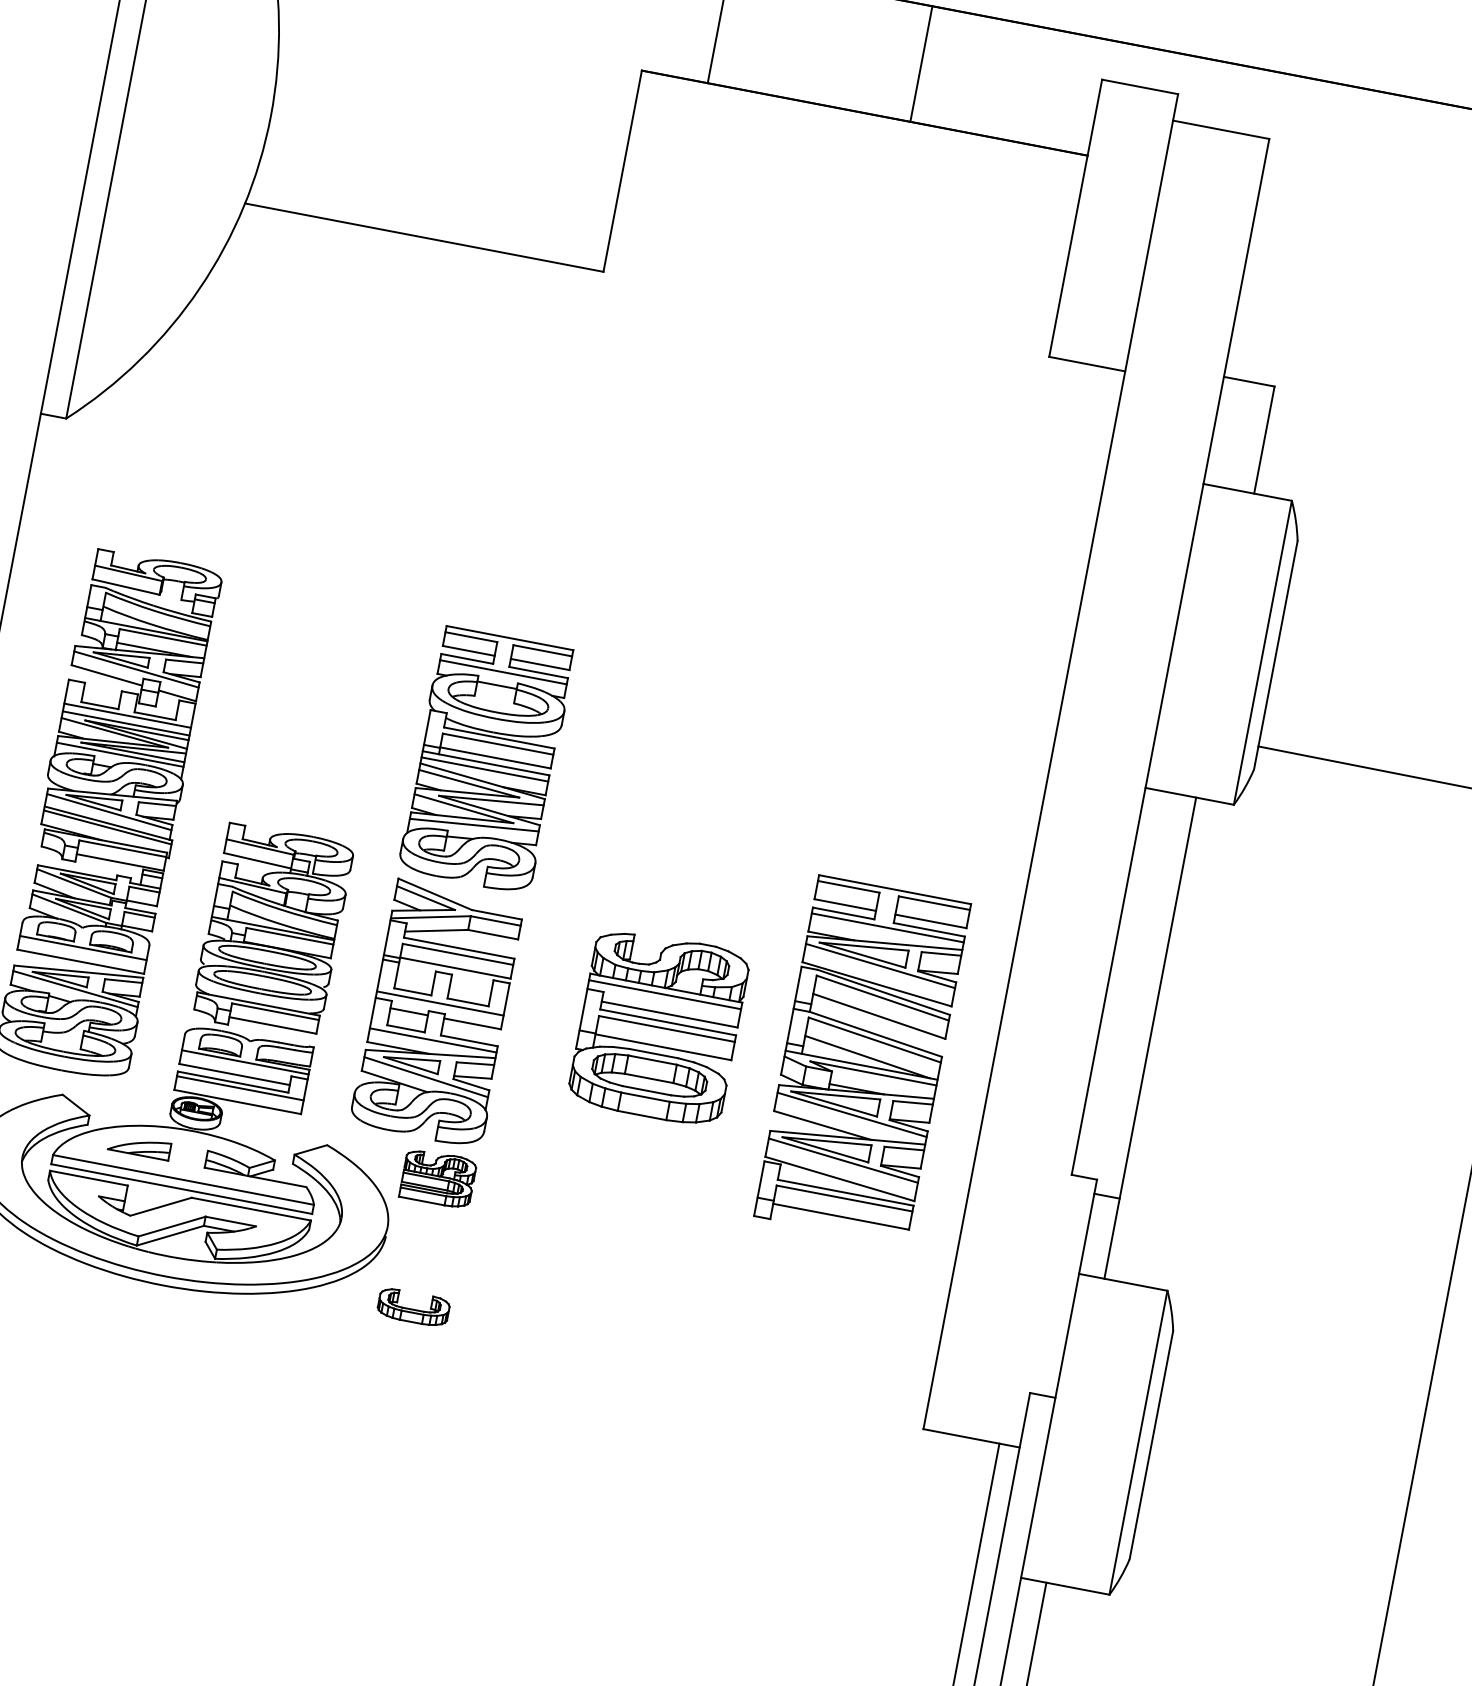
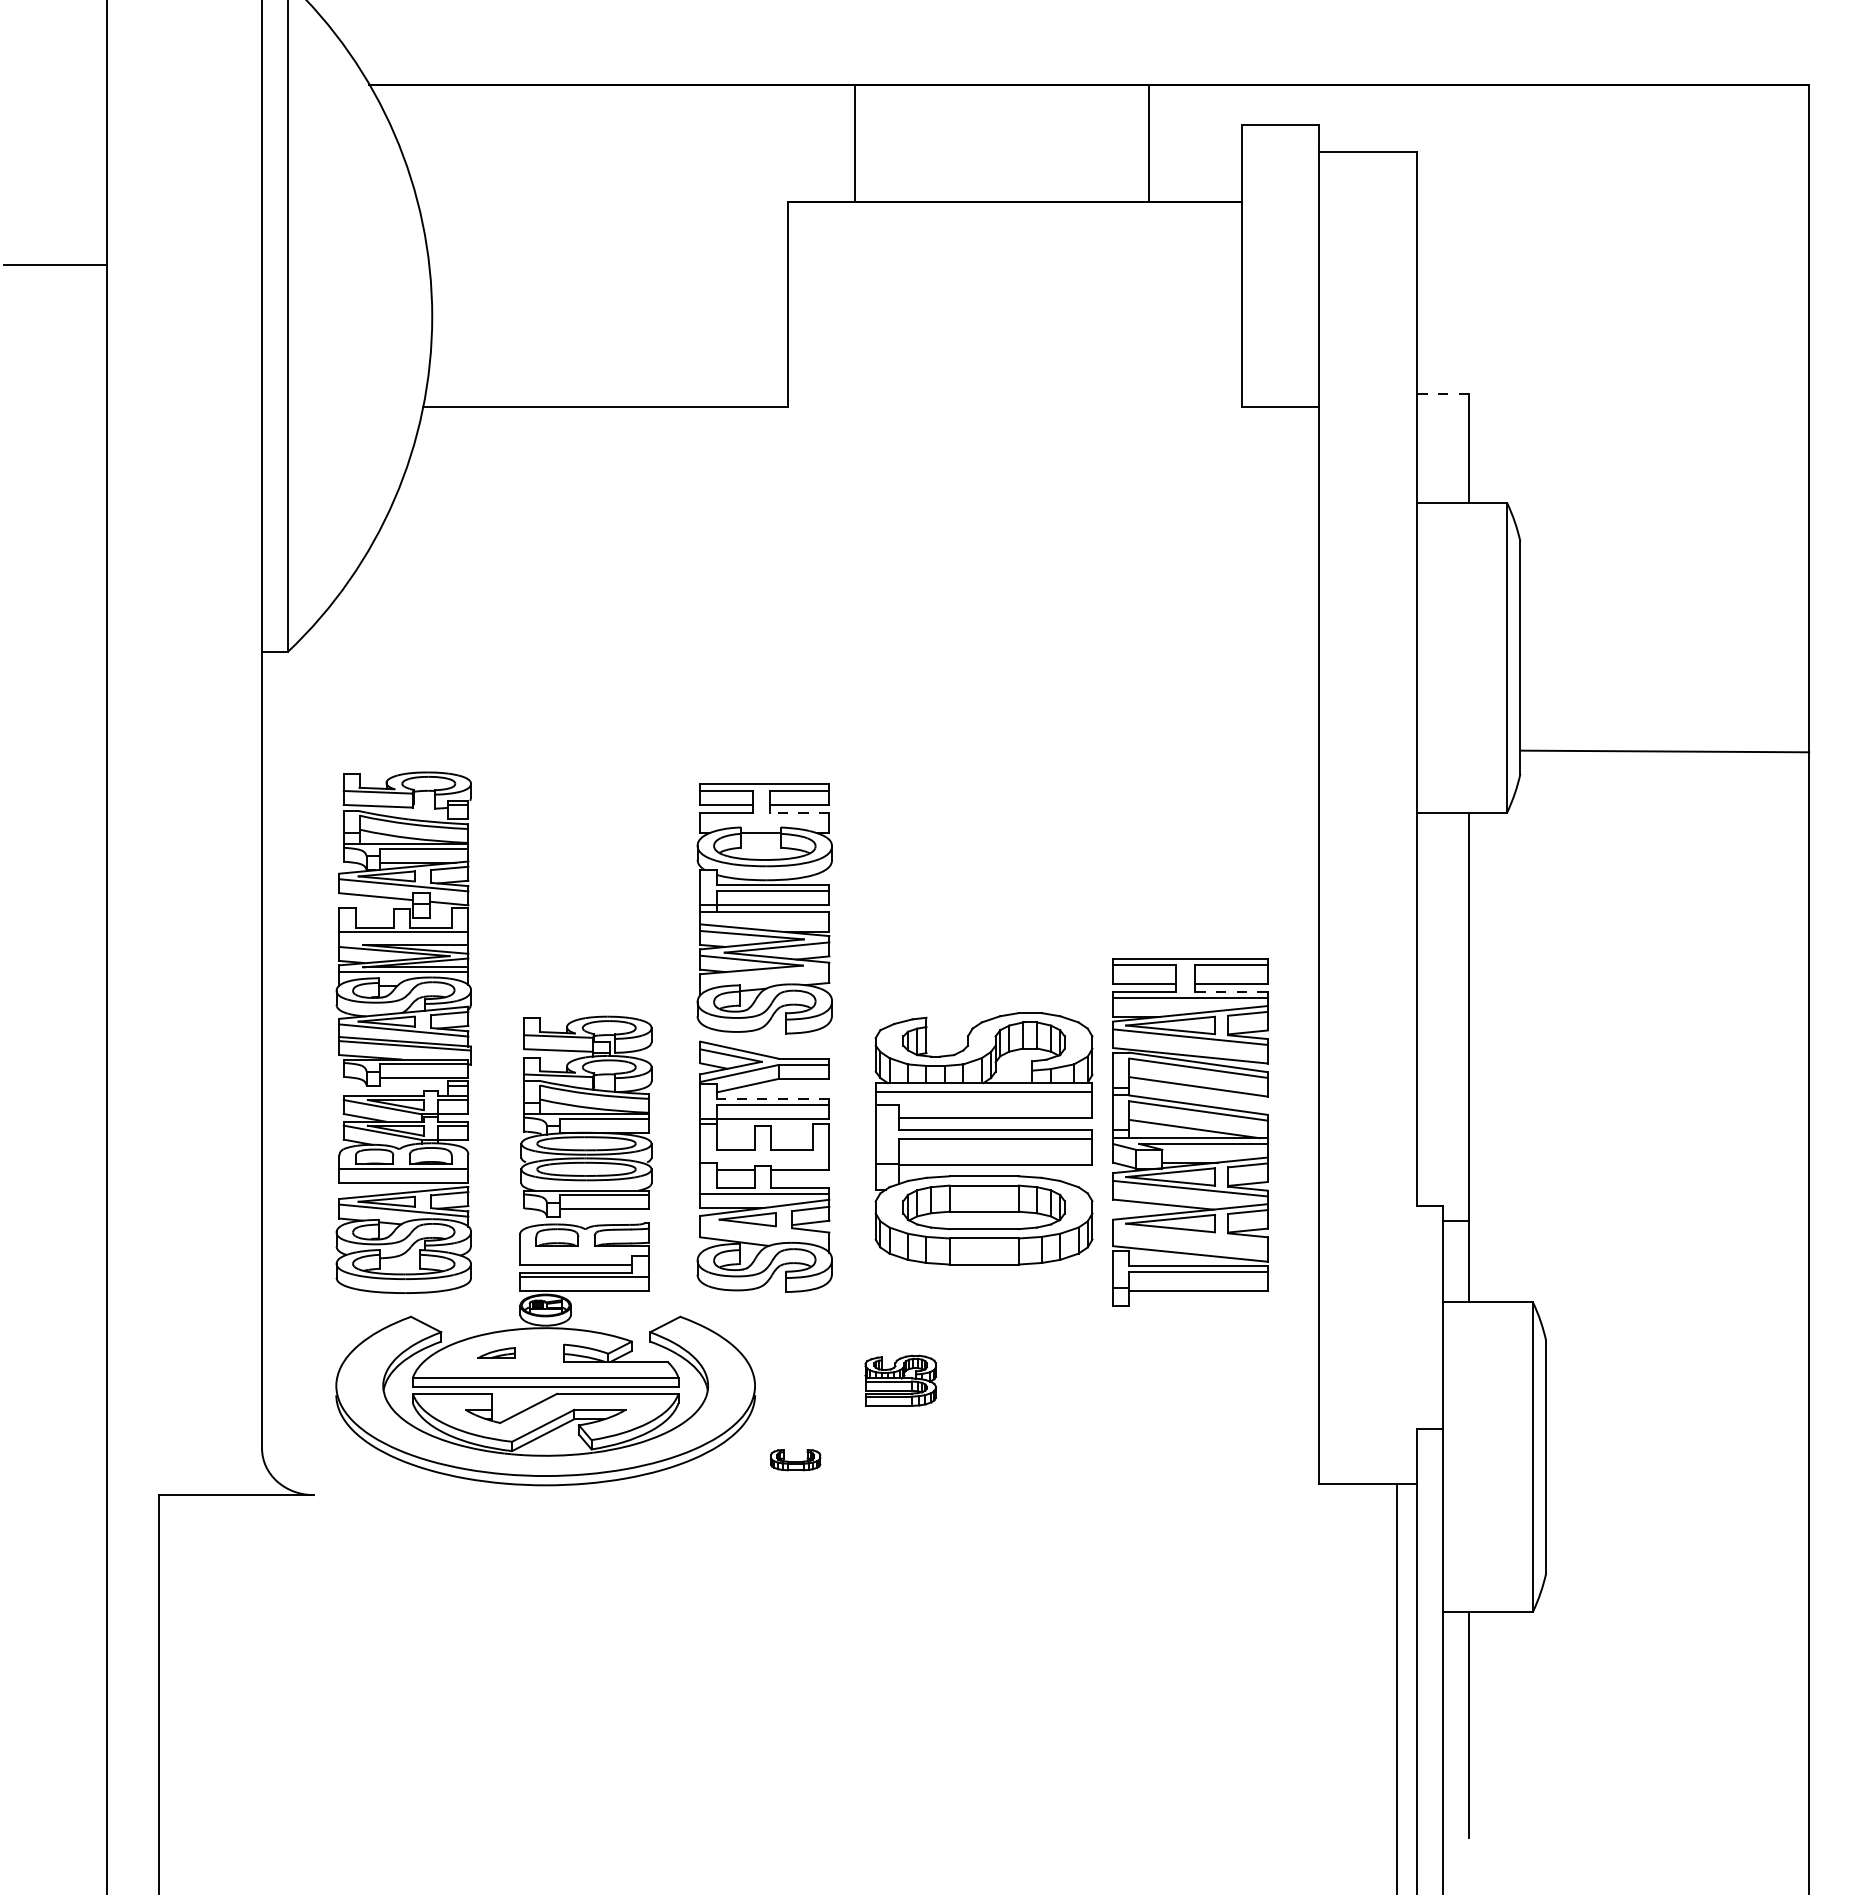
line: (921, 64) -> (1149, 143), moved
line: (1249, 382) -> (1443, 394), solid -> dashed
line: (503, 672) -> (764, 819), removed
line: (538, 672) -> (799, 812), solid -> dashed
line: (125, 723) -> (403, 940), removed
line: (484, 769) -> (764, 918), removed
line: (474, 824) -> (764, 974), removed
line: (928, 929) -> (1230, 992), solid -> dashed
line: (458, 948) -> (772, 1098), solid -> dashed
line: (439, 1003) -> (764, 1156), removed
part: (658, 1026) -> (983, 1138), size x1.4
line: (244, 1061) -> (583, 1250), removed
line: (425, 1077) -> (764, 1231), removed
part: (139, 1145) -> (496, 1352), size x0.6
line: (842, 1160) -> (1189, 1235), removed
part: (438, 1178) -> (900, 1380), moved
part: (413, 1306) -> (795, 1459), size x0.7

